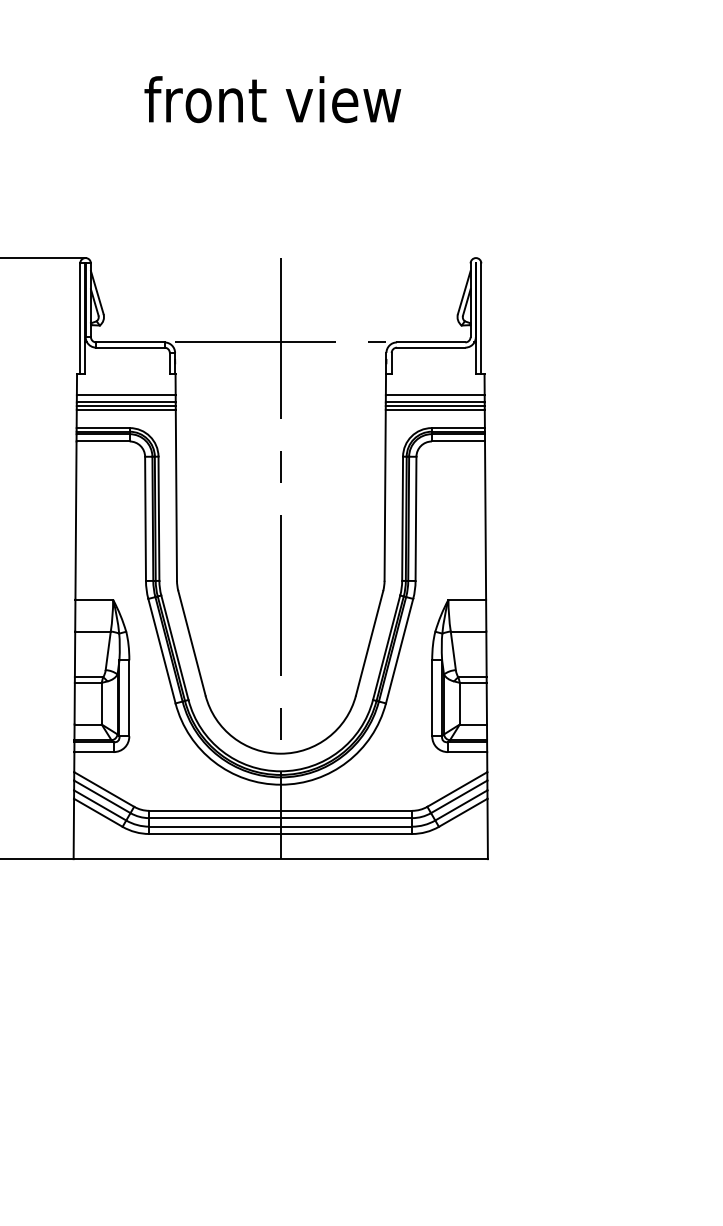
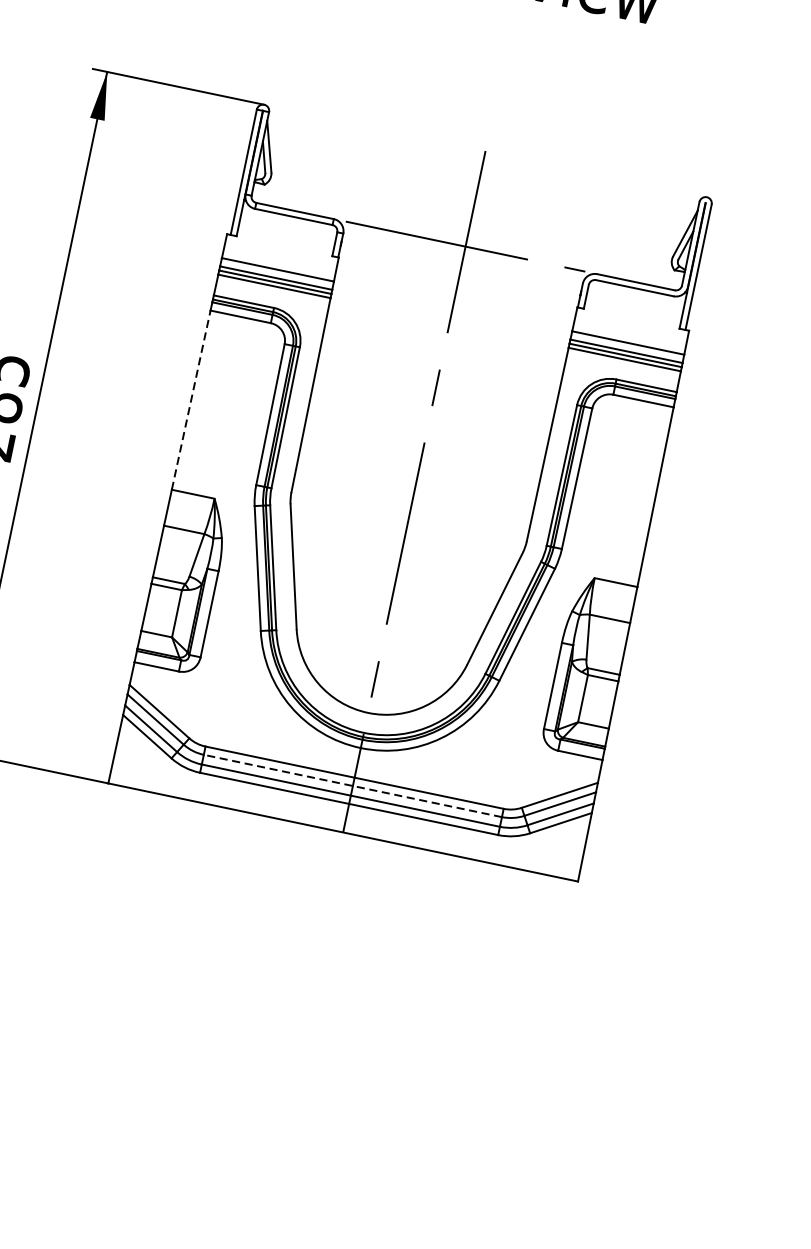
line: (76, 520) -> (191, 400), solid -> dashed
line: (280, 818) -> (352, 786), solid -> dashed

